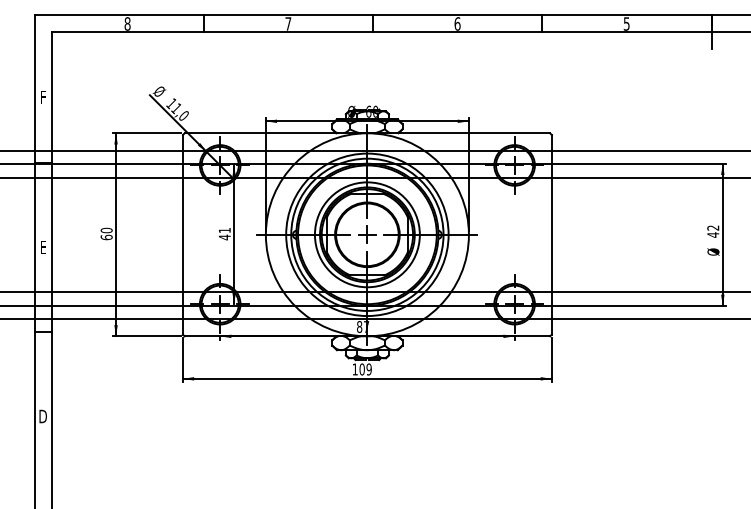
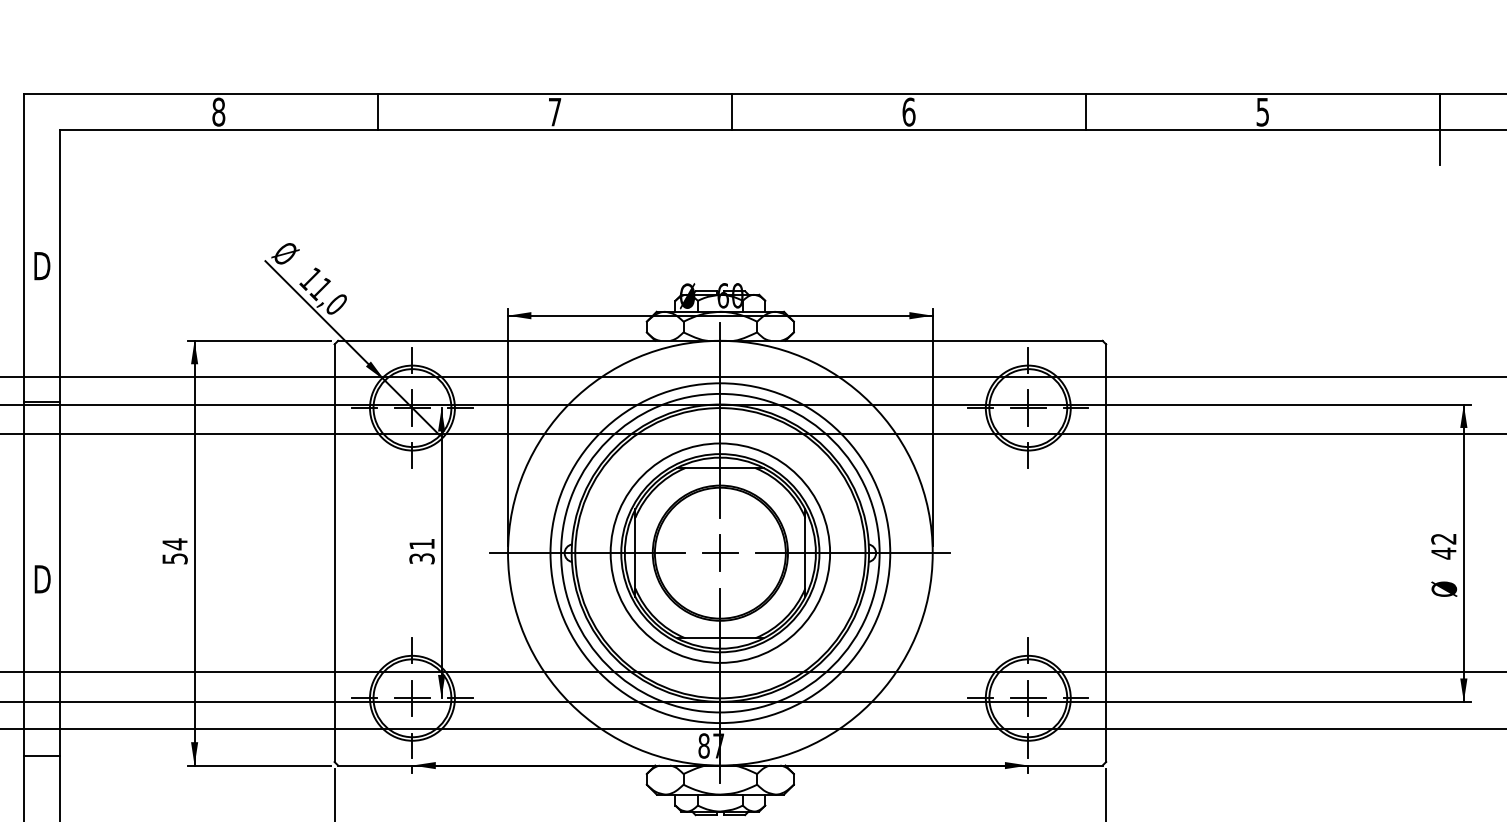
text: (43, 97) -> (42, 265), F -> D
text: (106, 233) -> (174, 550), 60 -> 54
text: (224, 237) -> (421, 558), 41 -> 31
text: (43, 246) -> (42, 577), E -> D

